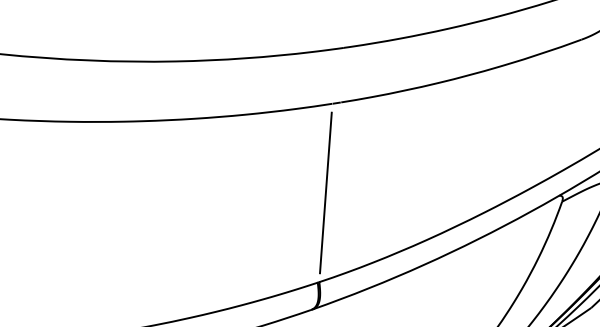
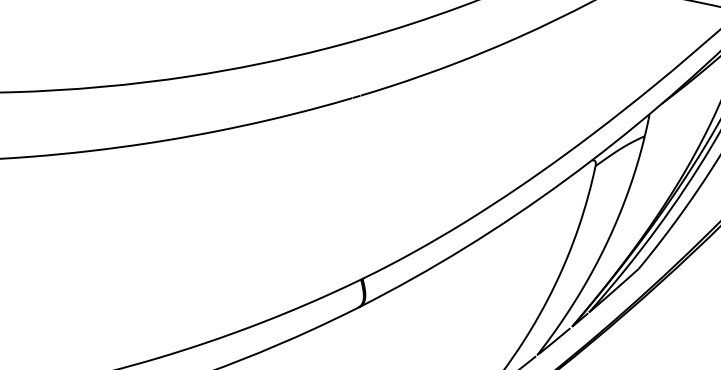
line: (326, 192) -> (357, 188), removed

